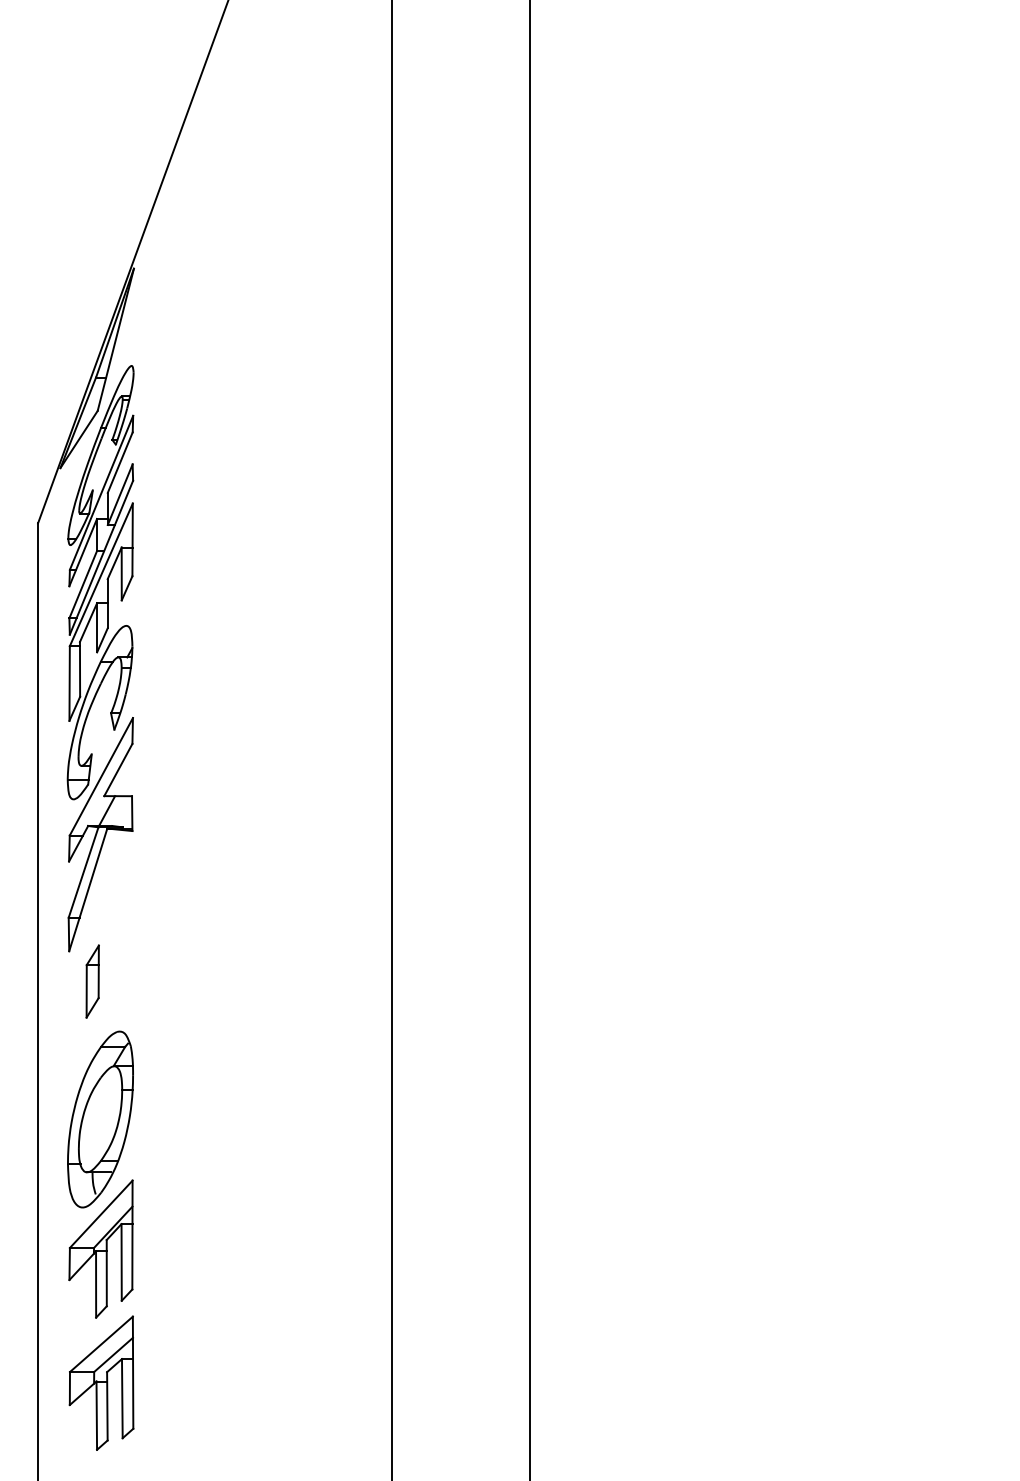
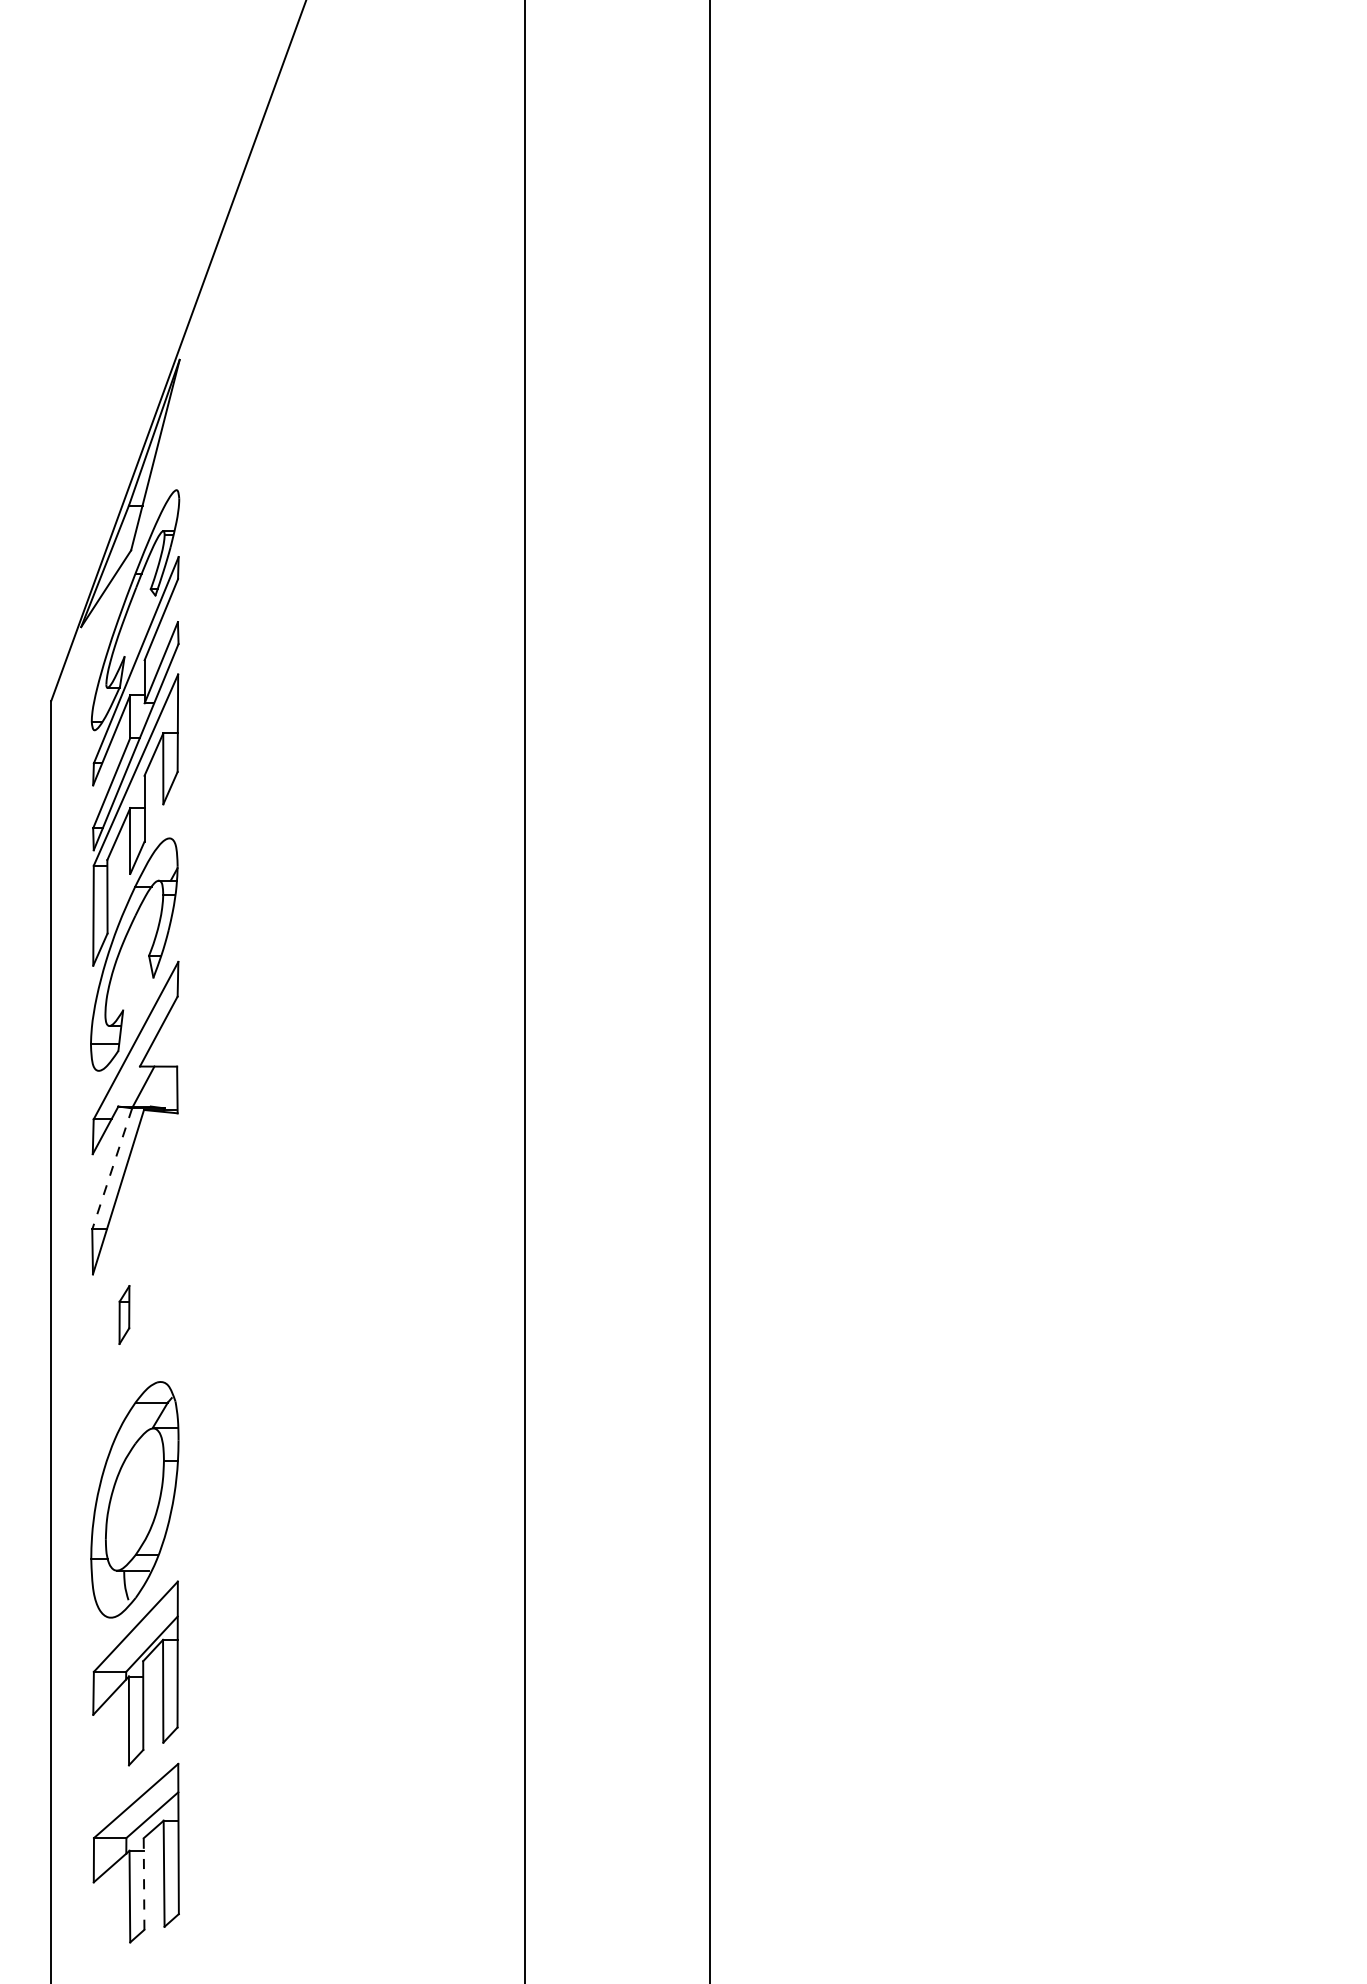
line: (83, 872) -> (112, 1168), solid -> dashed
part: (92, 981) -> (124, 1314), size x0.6
line: (107, 1406) -> (144, 1884), solid -> dashed

